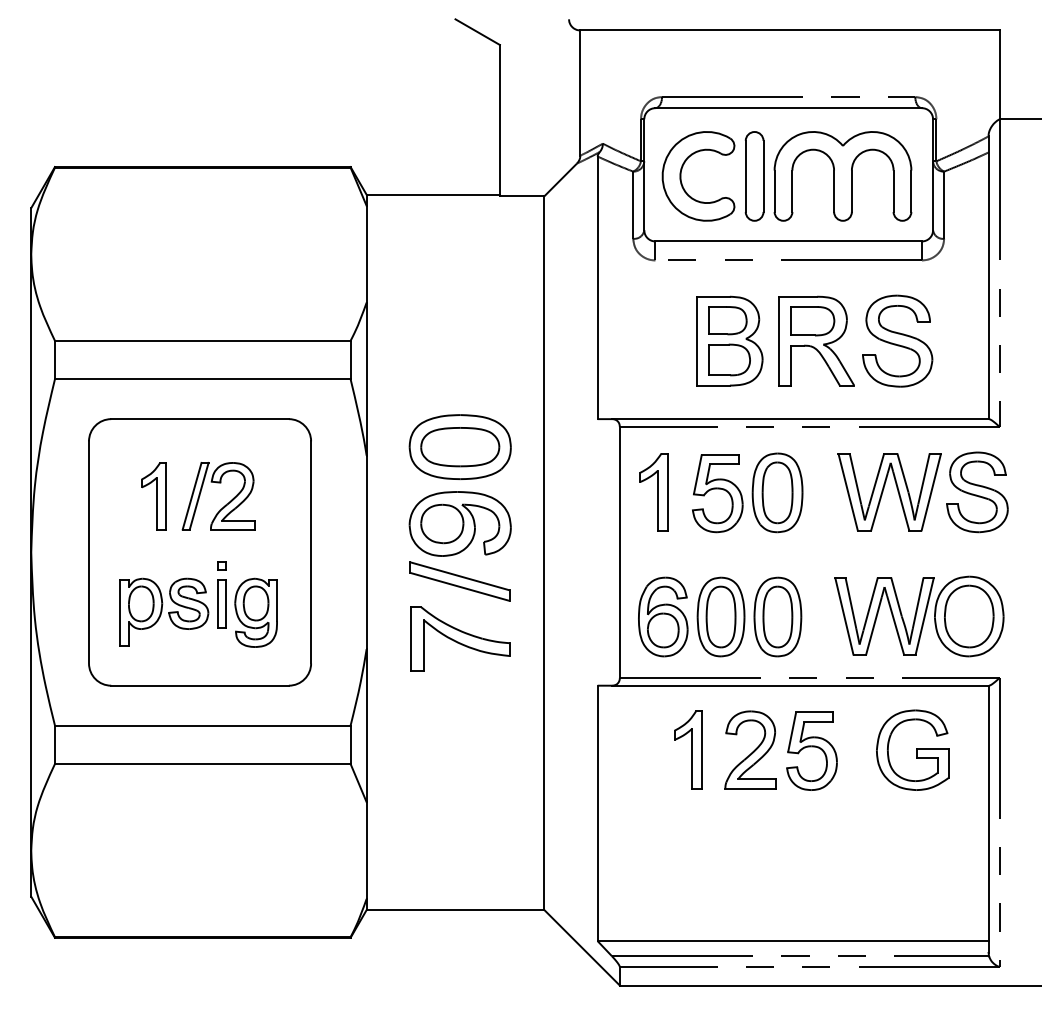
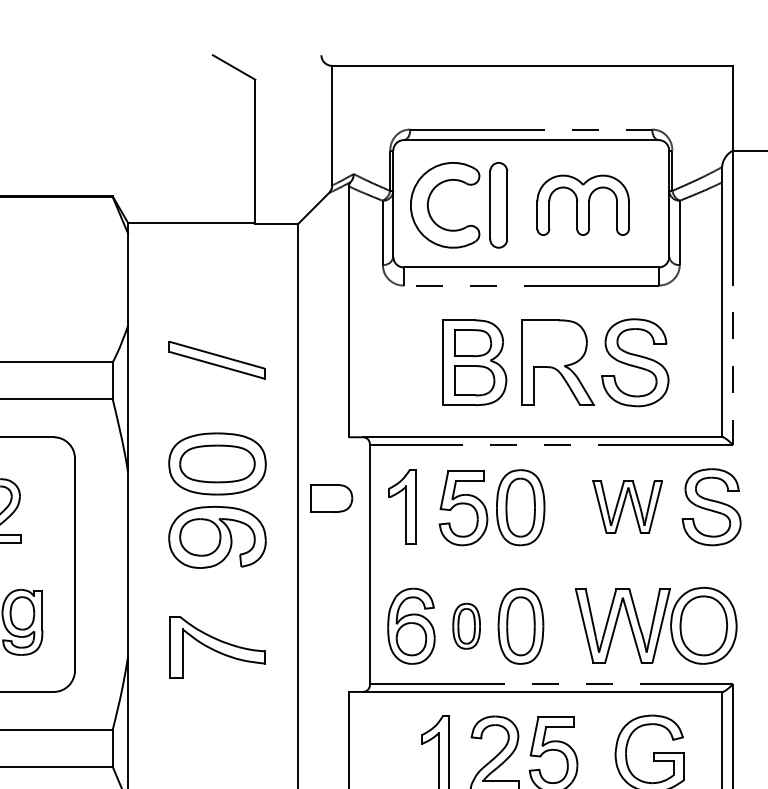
part: (842, 176) -> (582, 205), size x0.7
part: (812, 321) -> (331, 498), moved
part: (889, 492) -> (627, 507), size x0.7
part: (459, 581) -> (216, 360), moved
part: (720, 616) -> (466, 625), size x0.6

